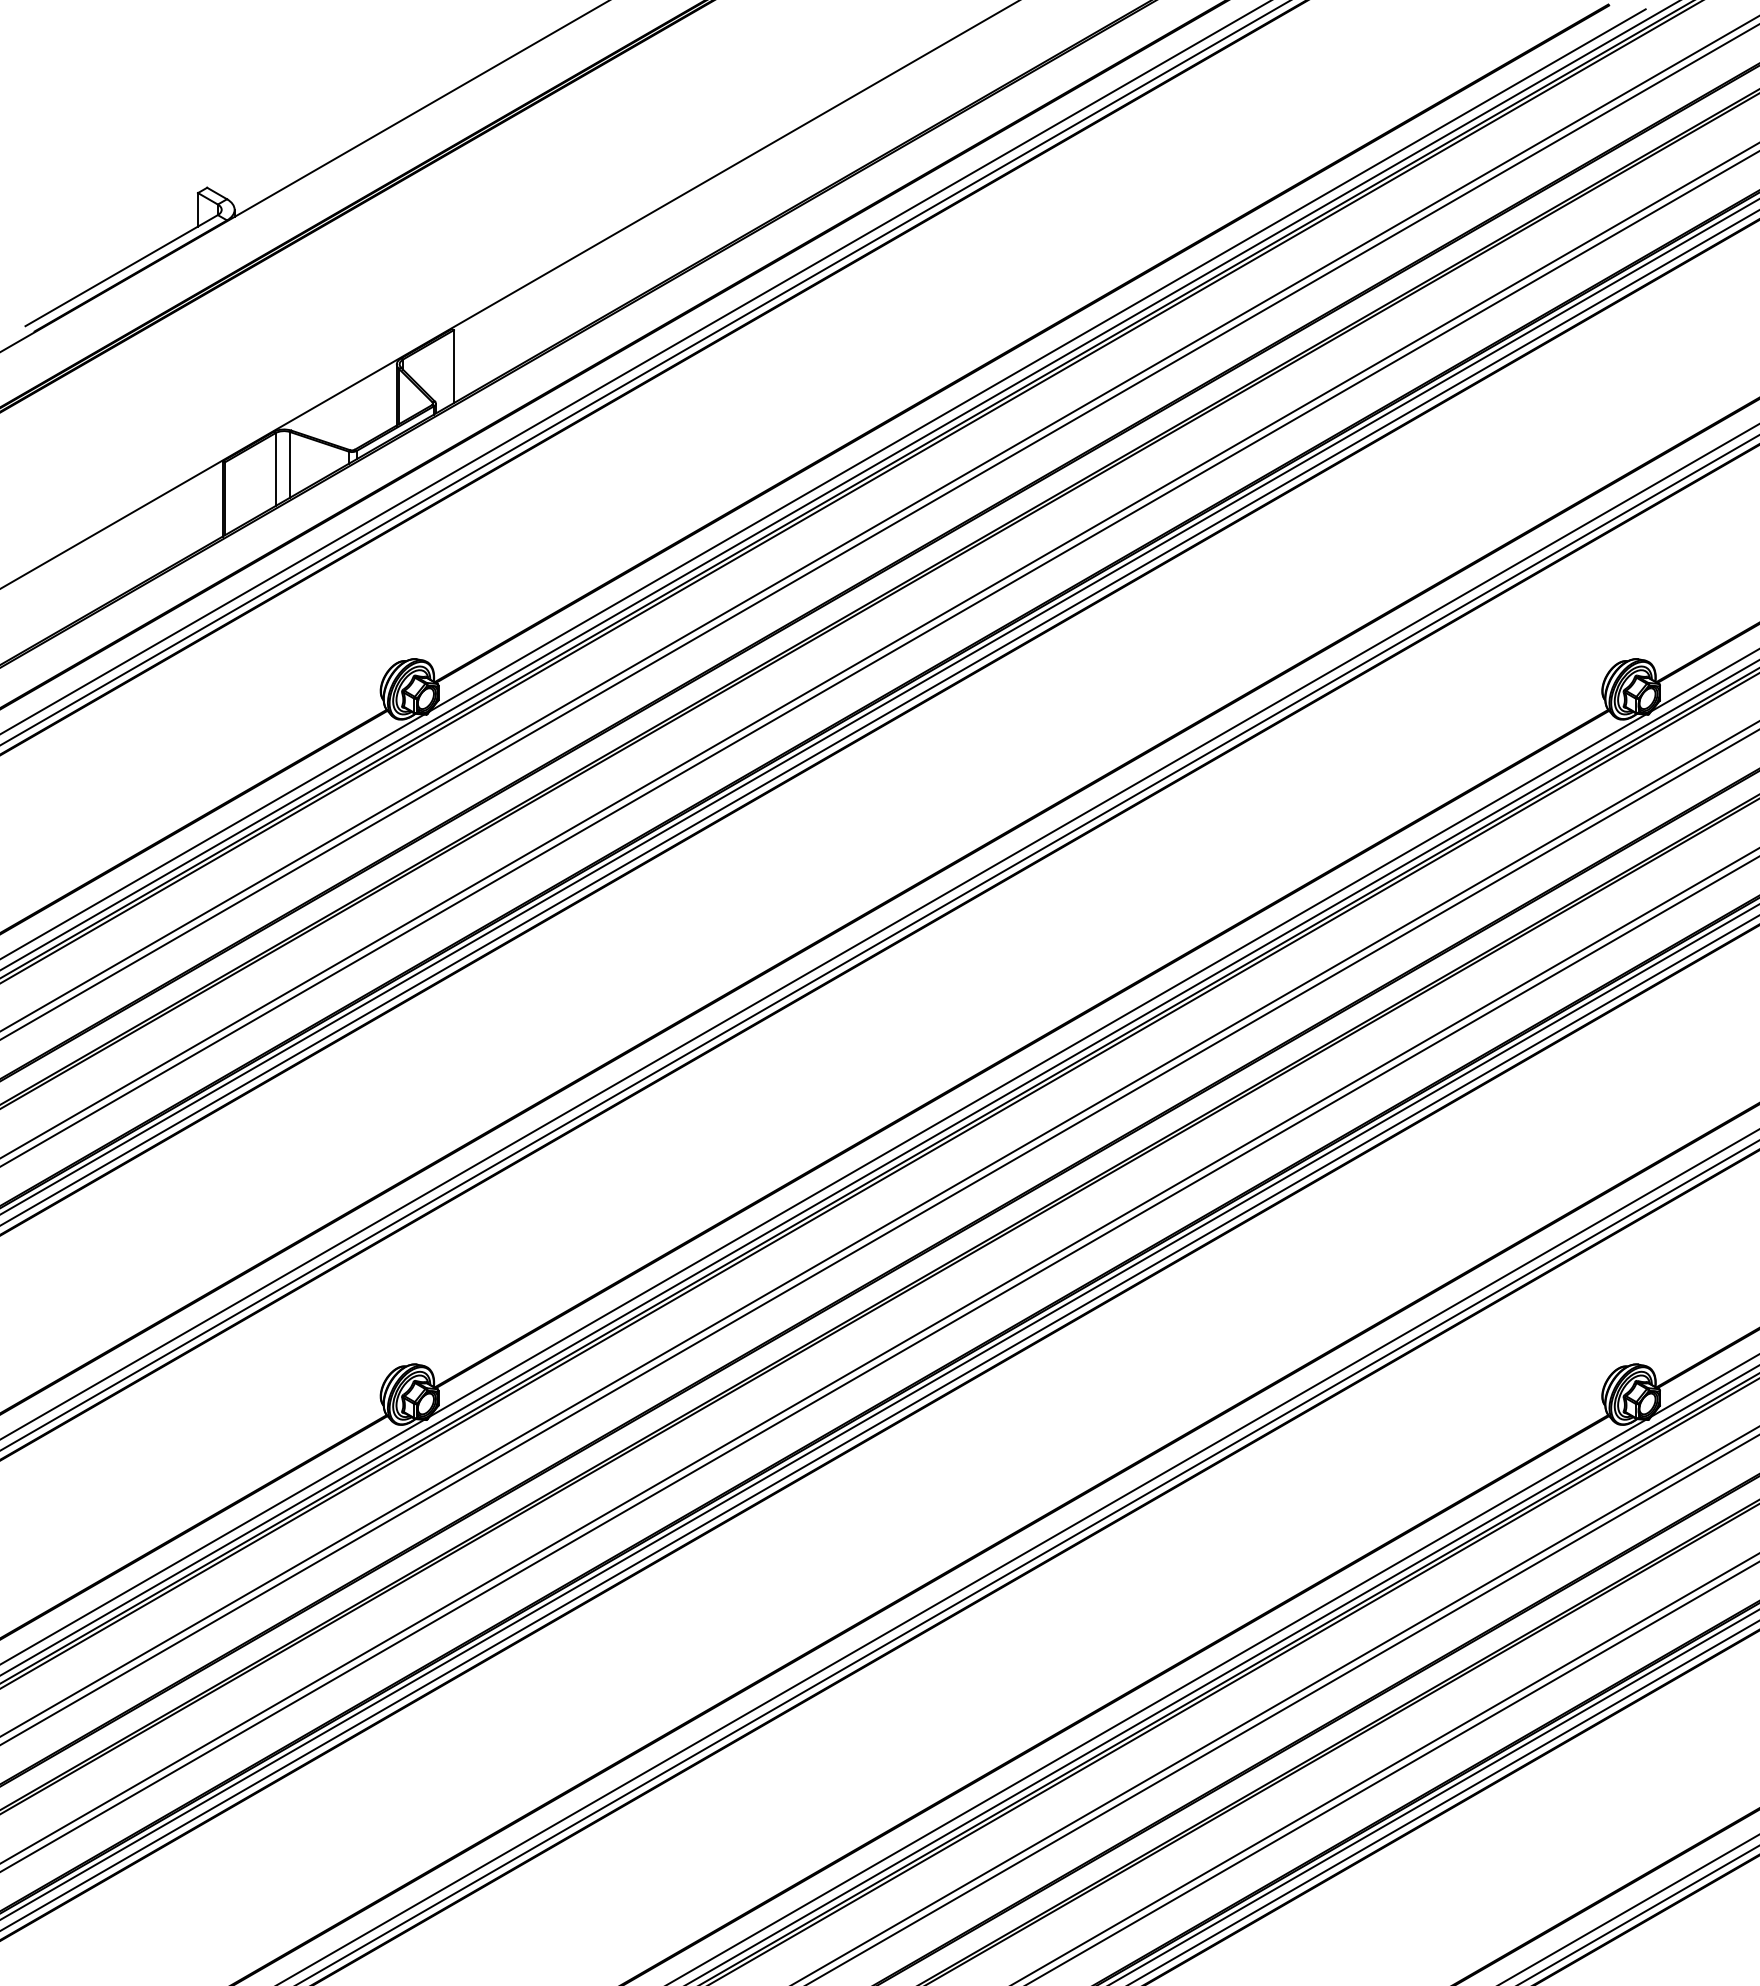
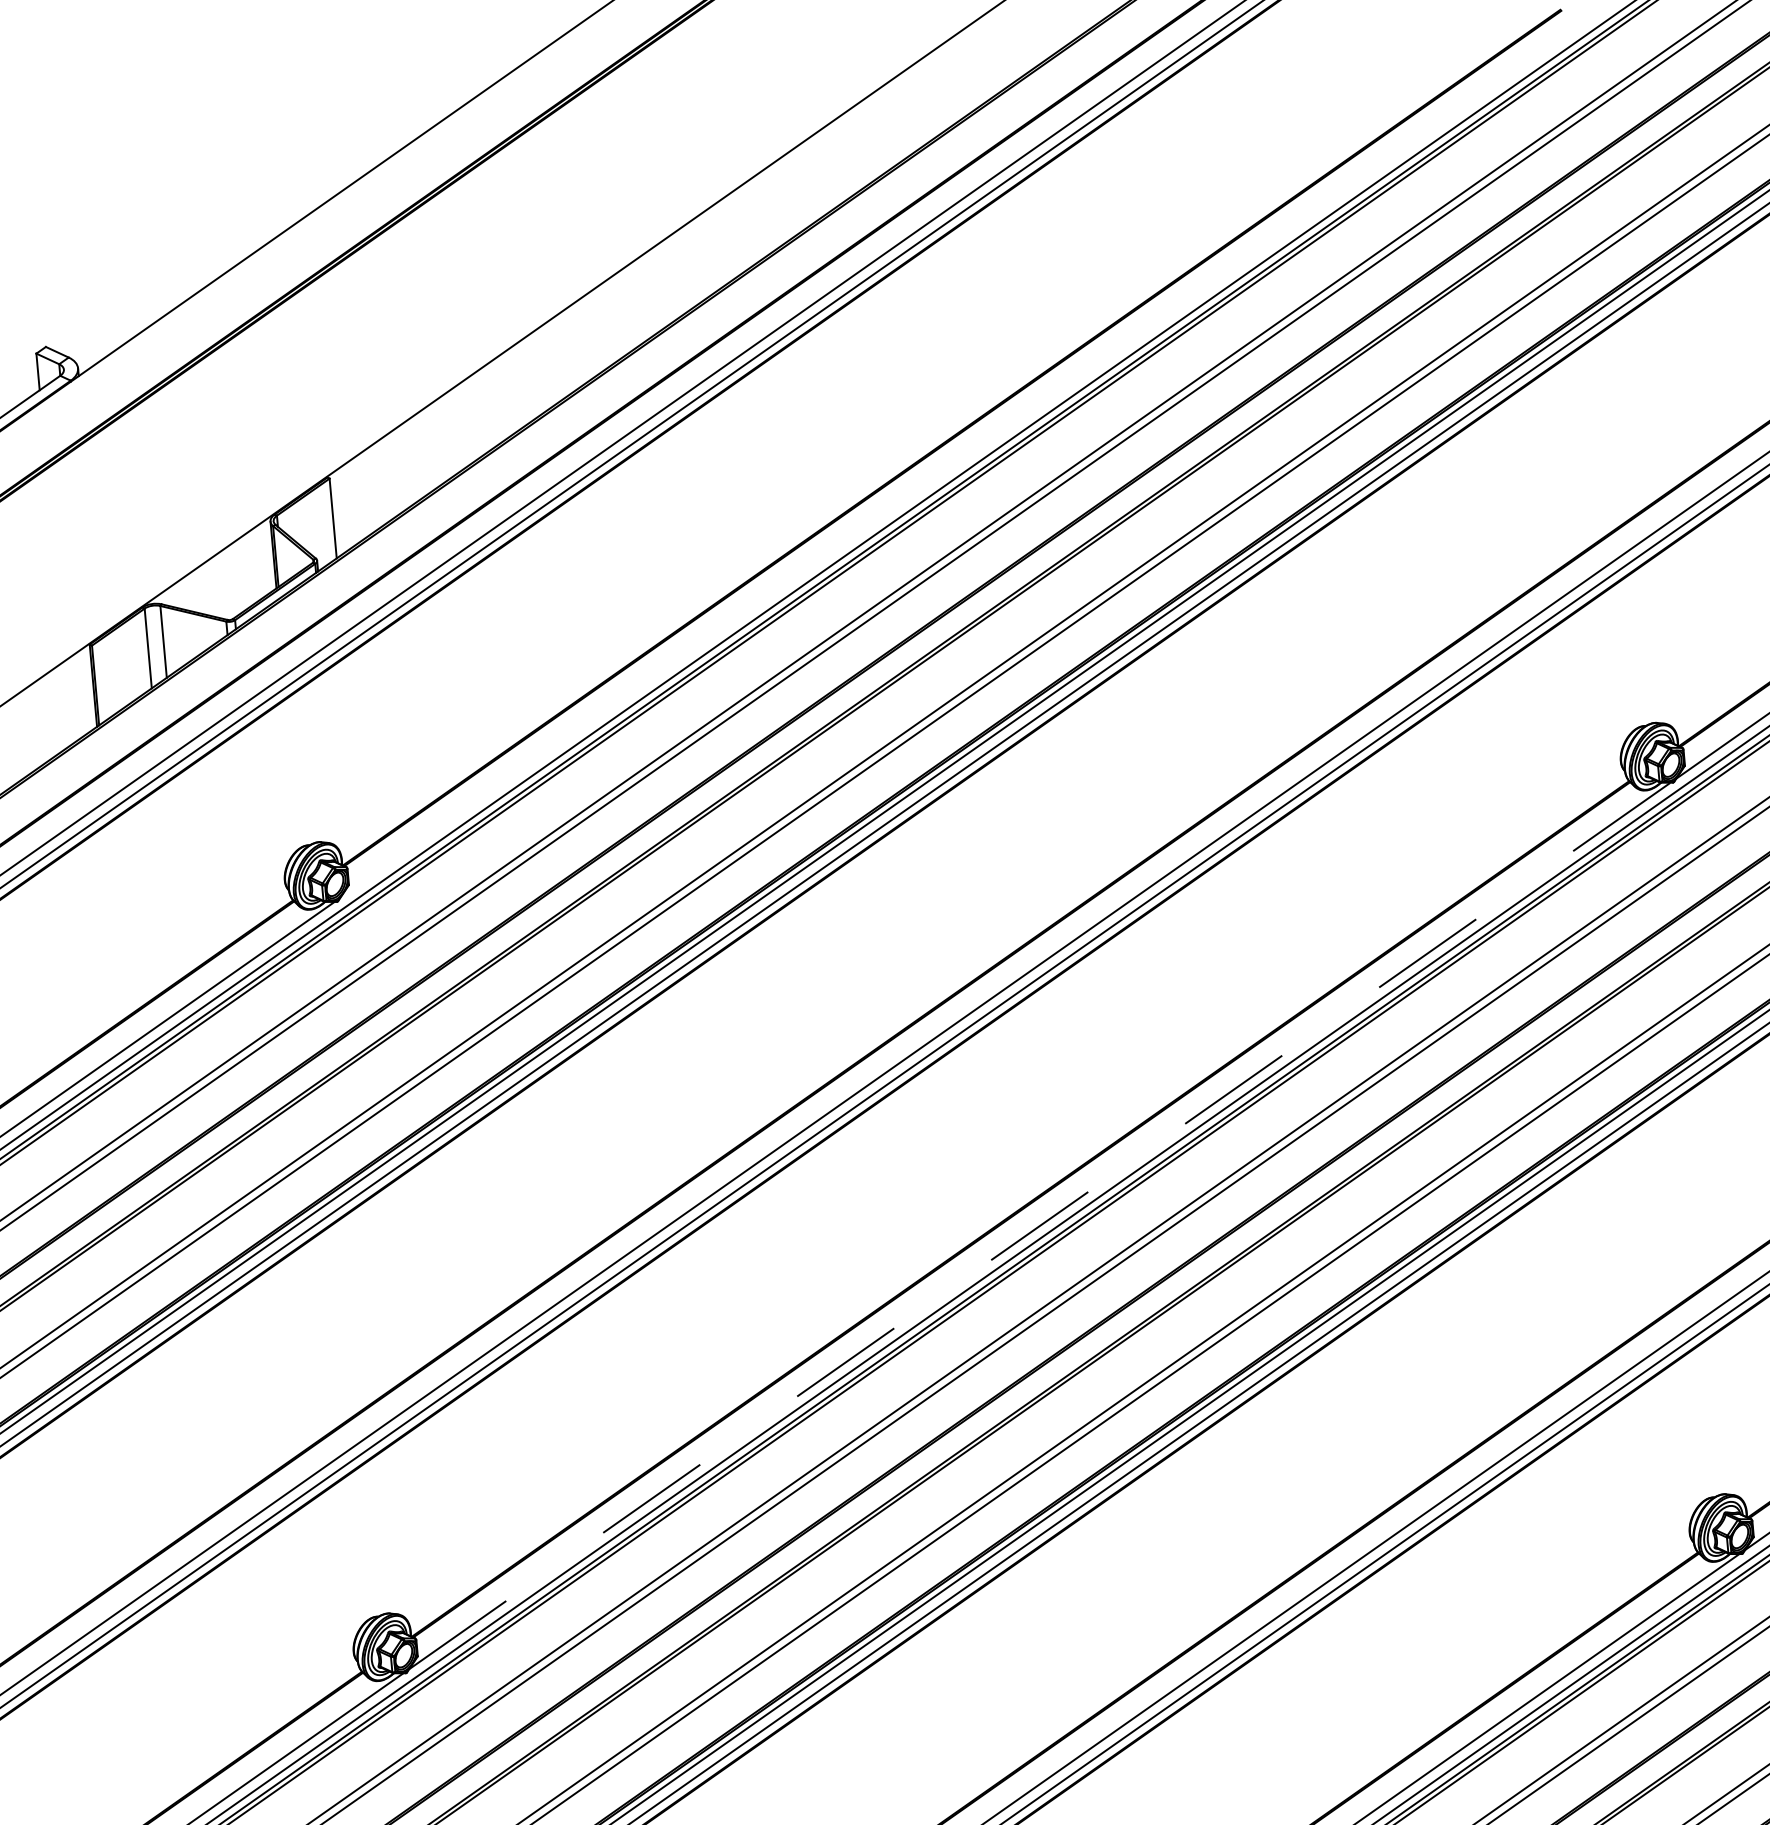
line: (1037, 360) -> (970, 454), removed
line: (1038, 1065) -> (1040, 1225), solid -> dashed

